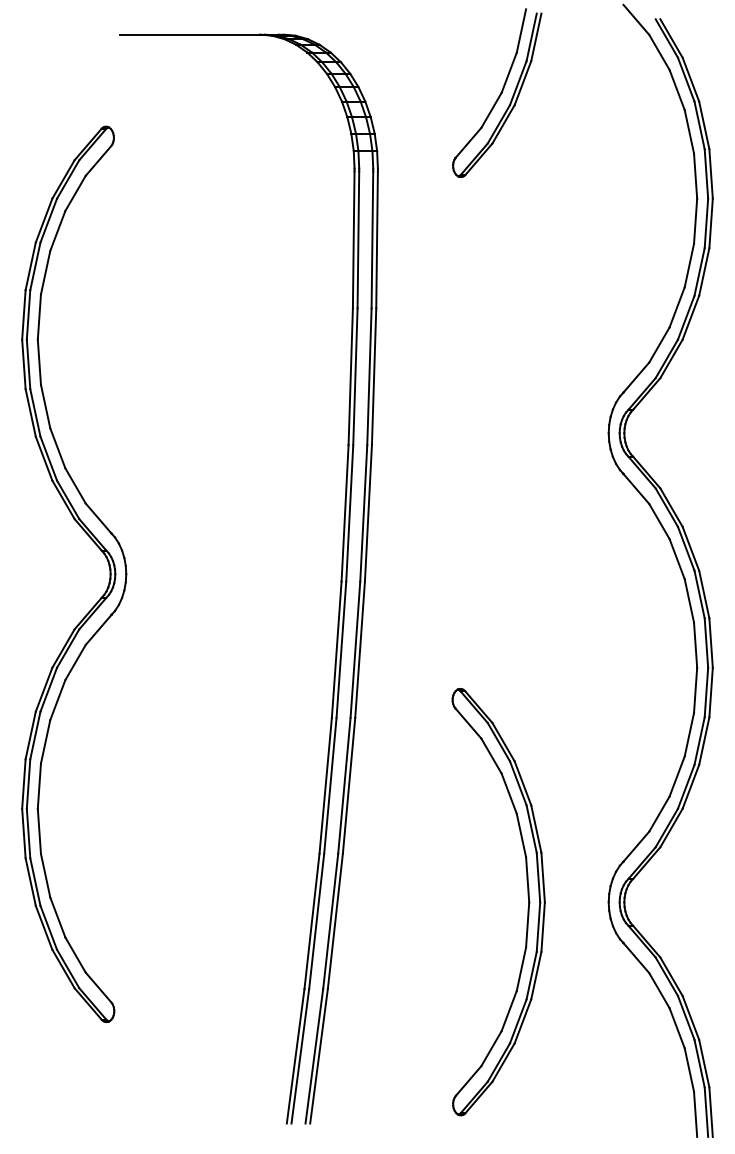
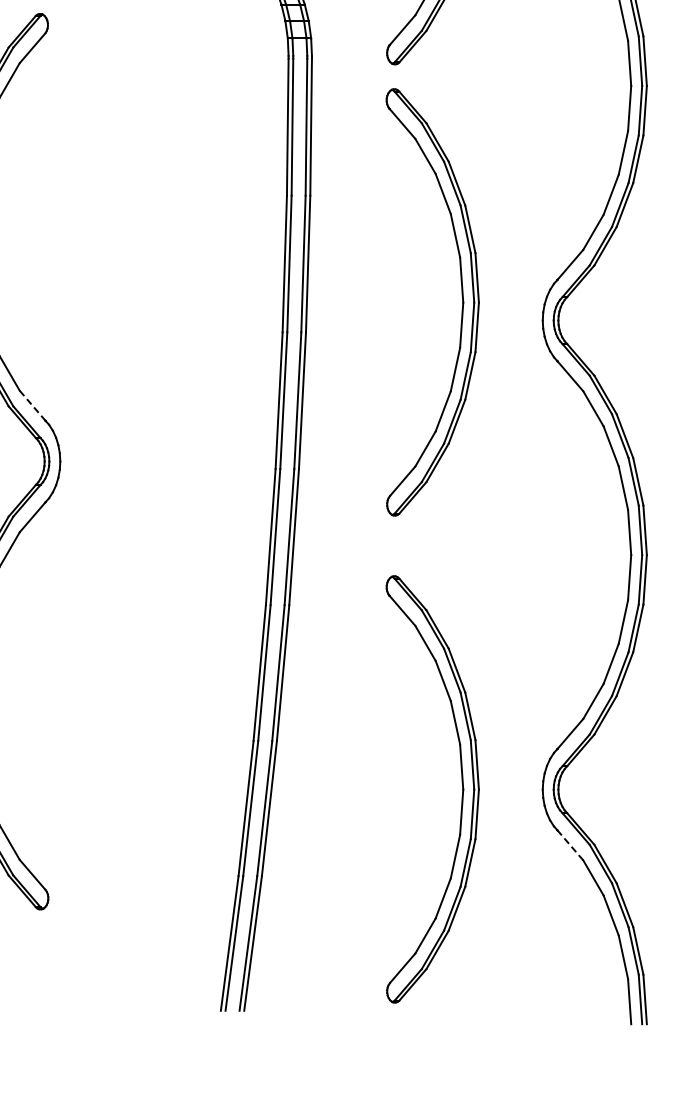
part: (527, 409) -> (461, 296), added
line: (98, 518) -> (32, 405), solid -> dashed
line: (636, 958) -> (570, 845), solid -> dashed

